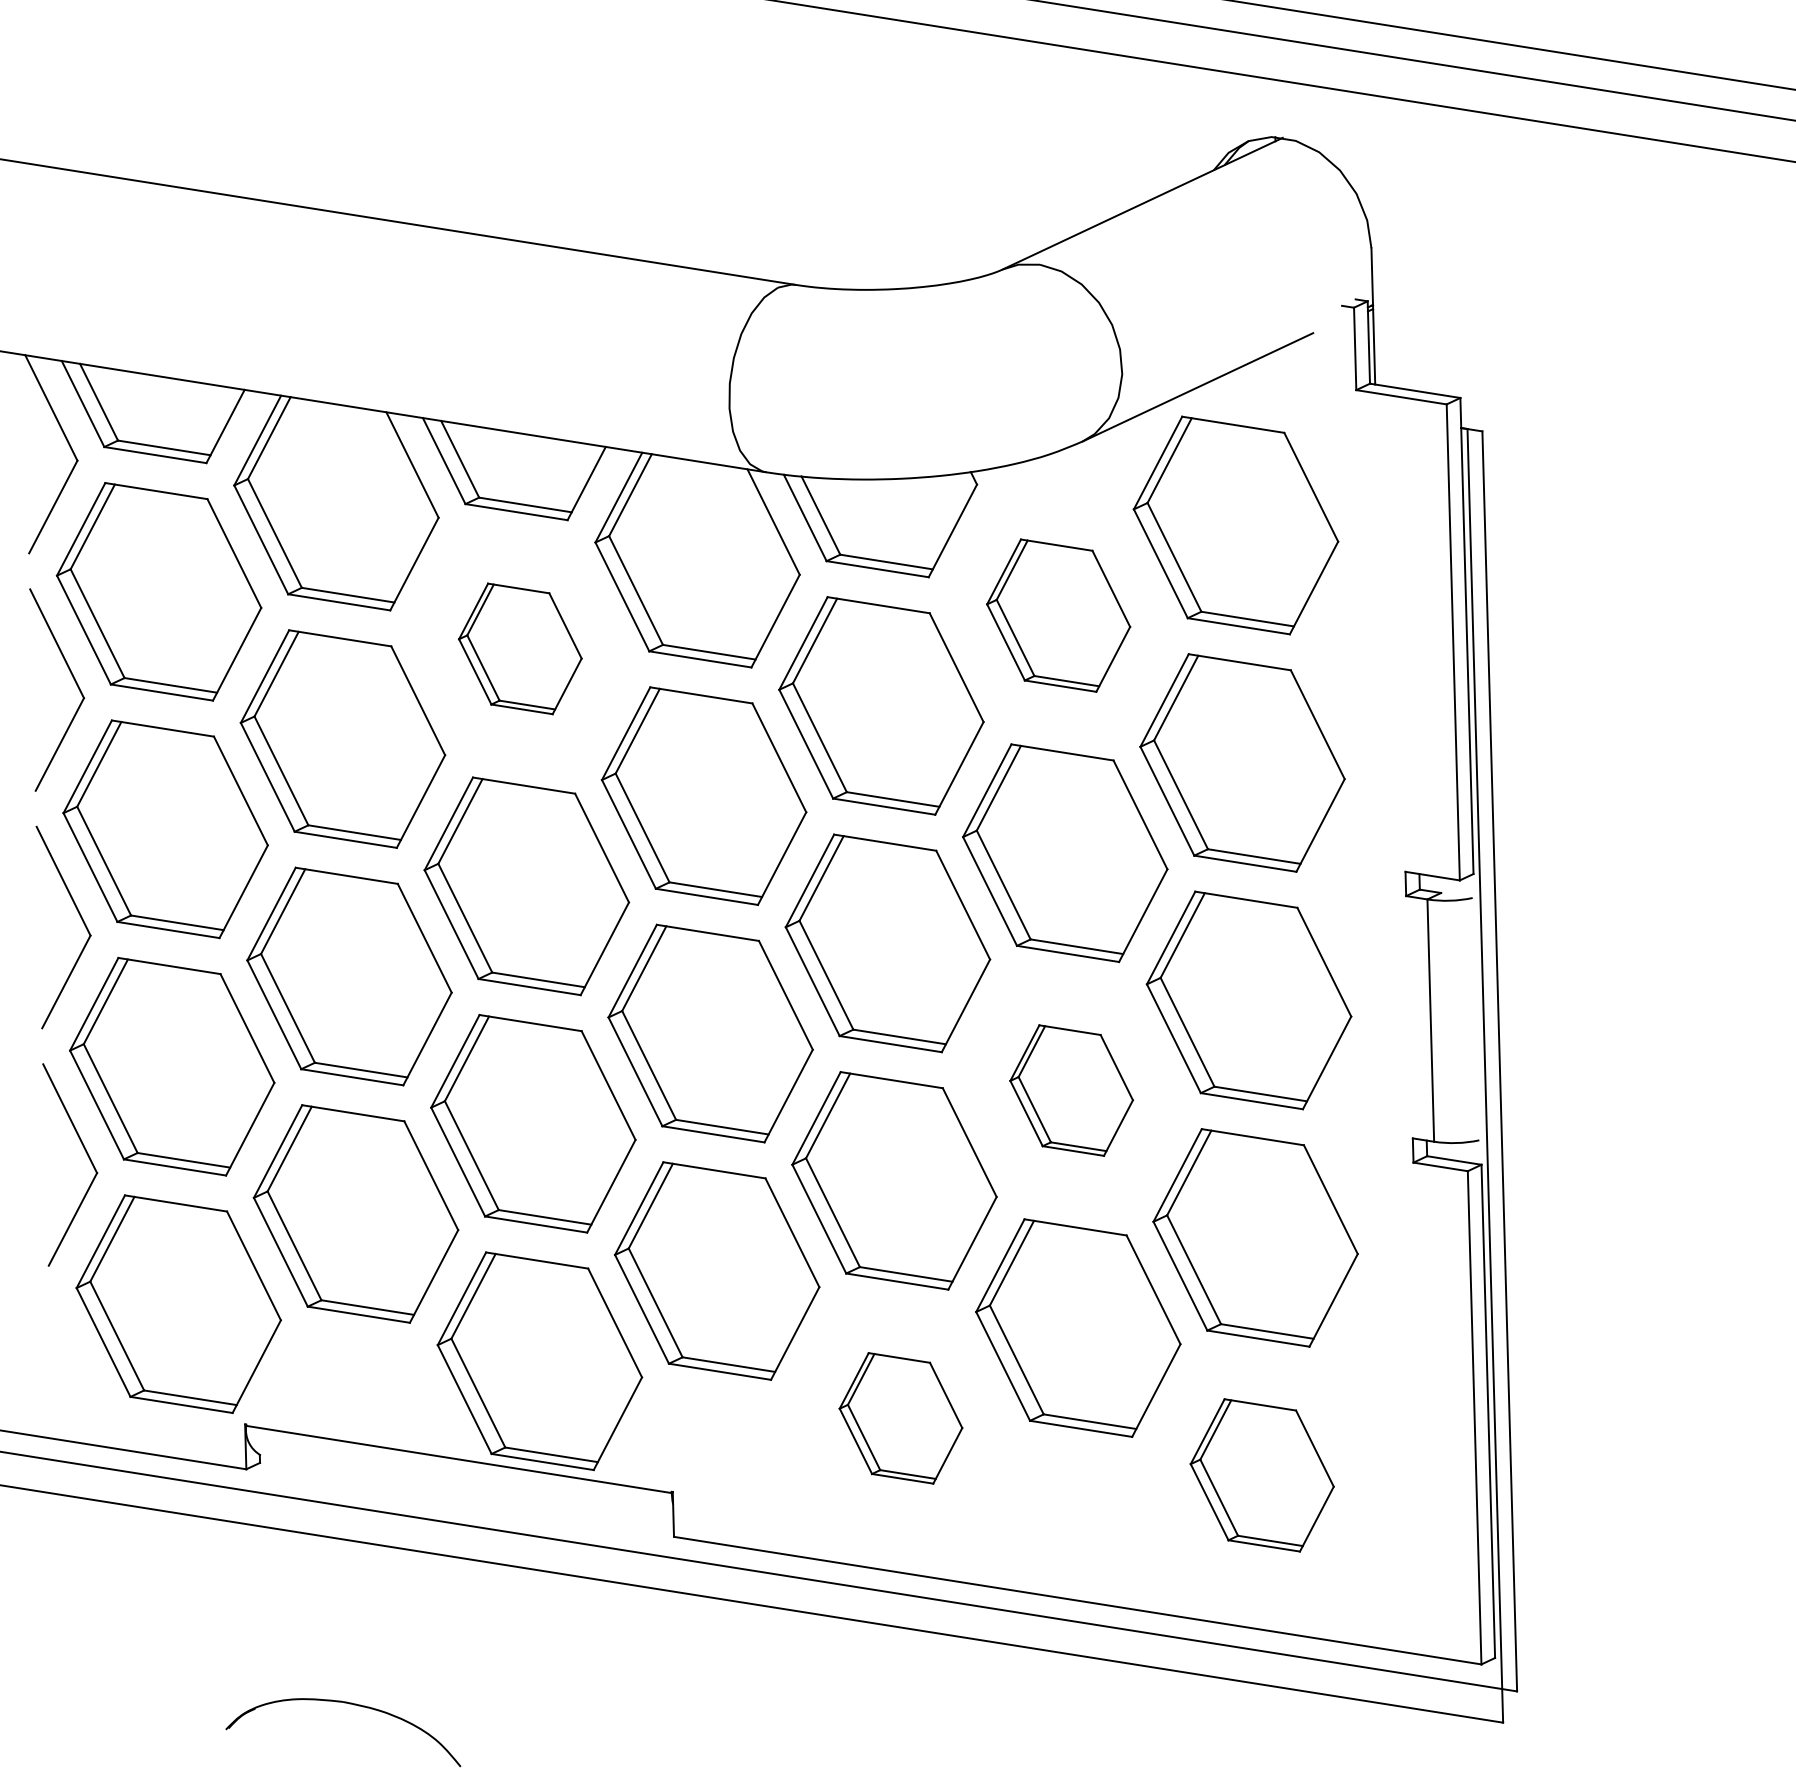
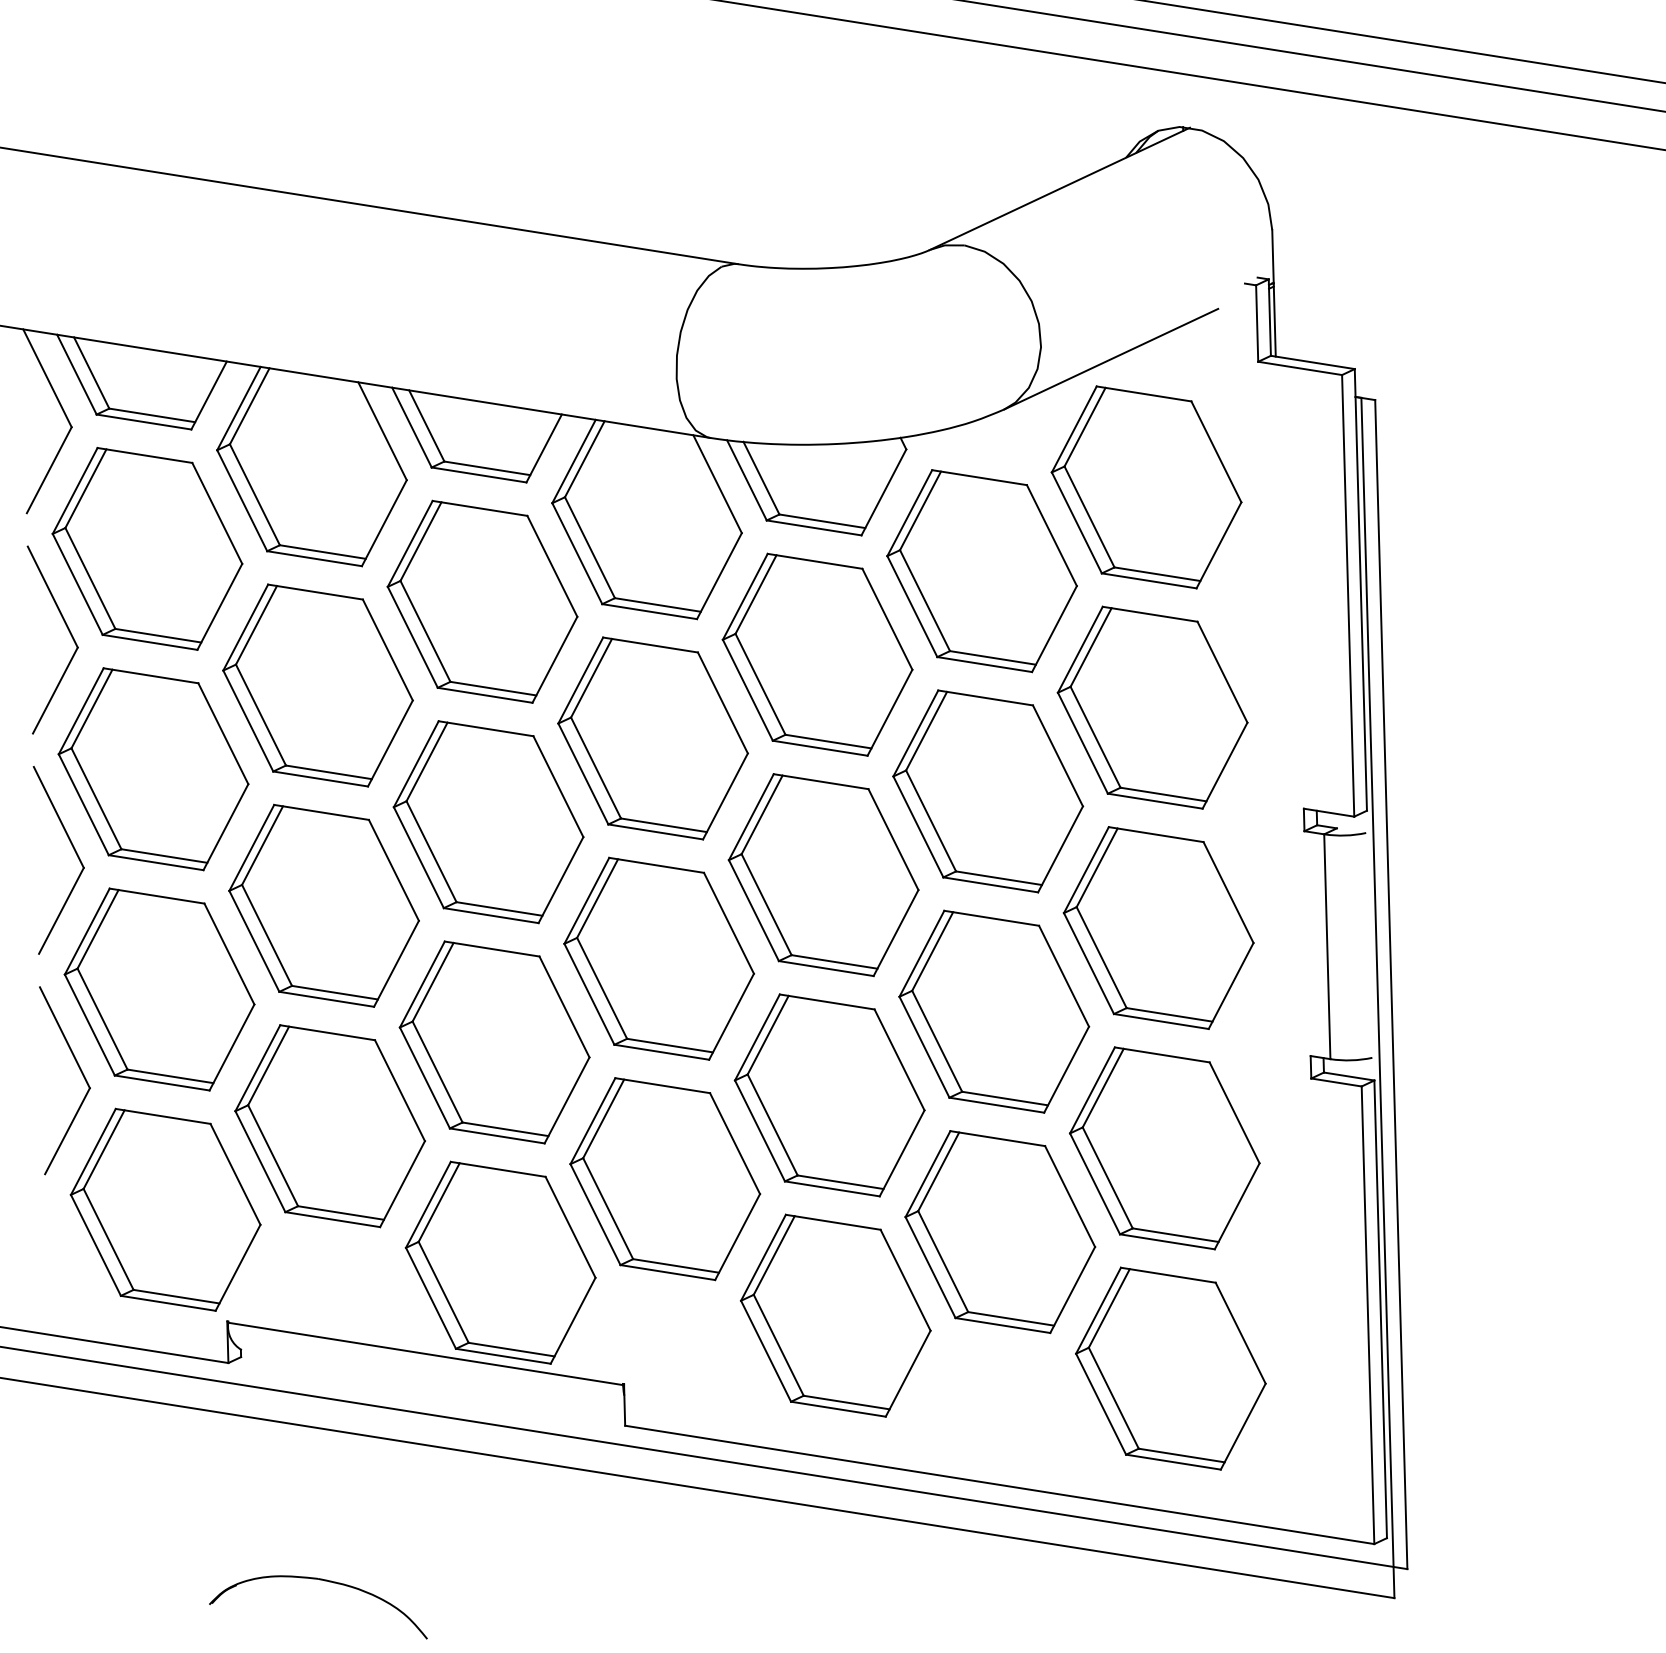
part: (1058, 615) -> (981, 570), size x1.43
part: (520, 648) -> (482, 601), size x1.67
part: (1071, 1090) -> (993, 1011), size x1.67
part: (900, 1418) -> (835, 1315), size x1.67
part: (1262, 1475) -> (1171, 1368), size x1.43

